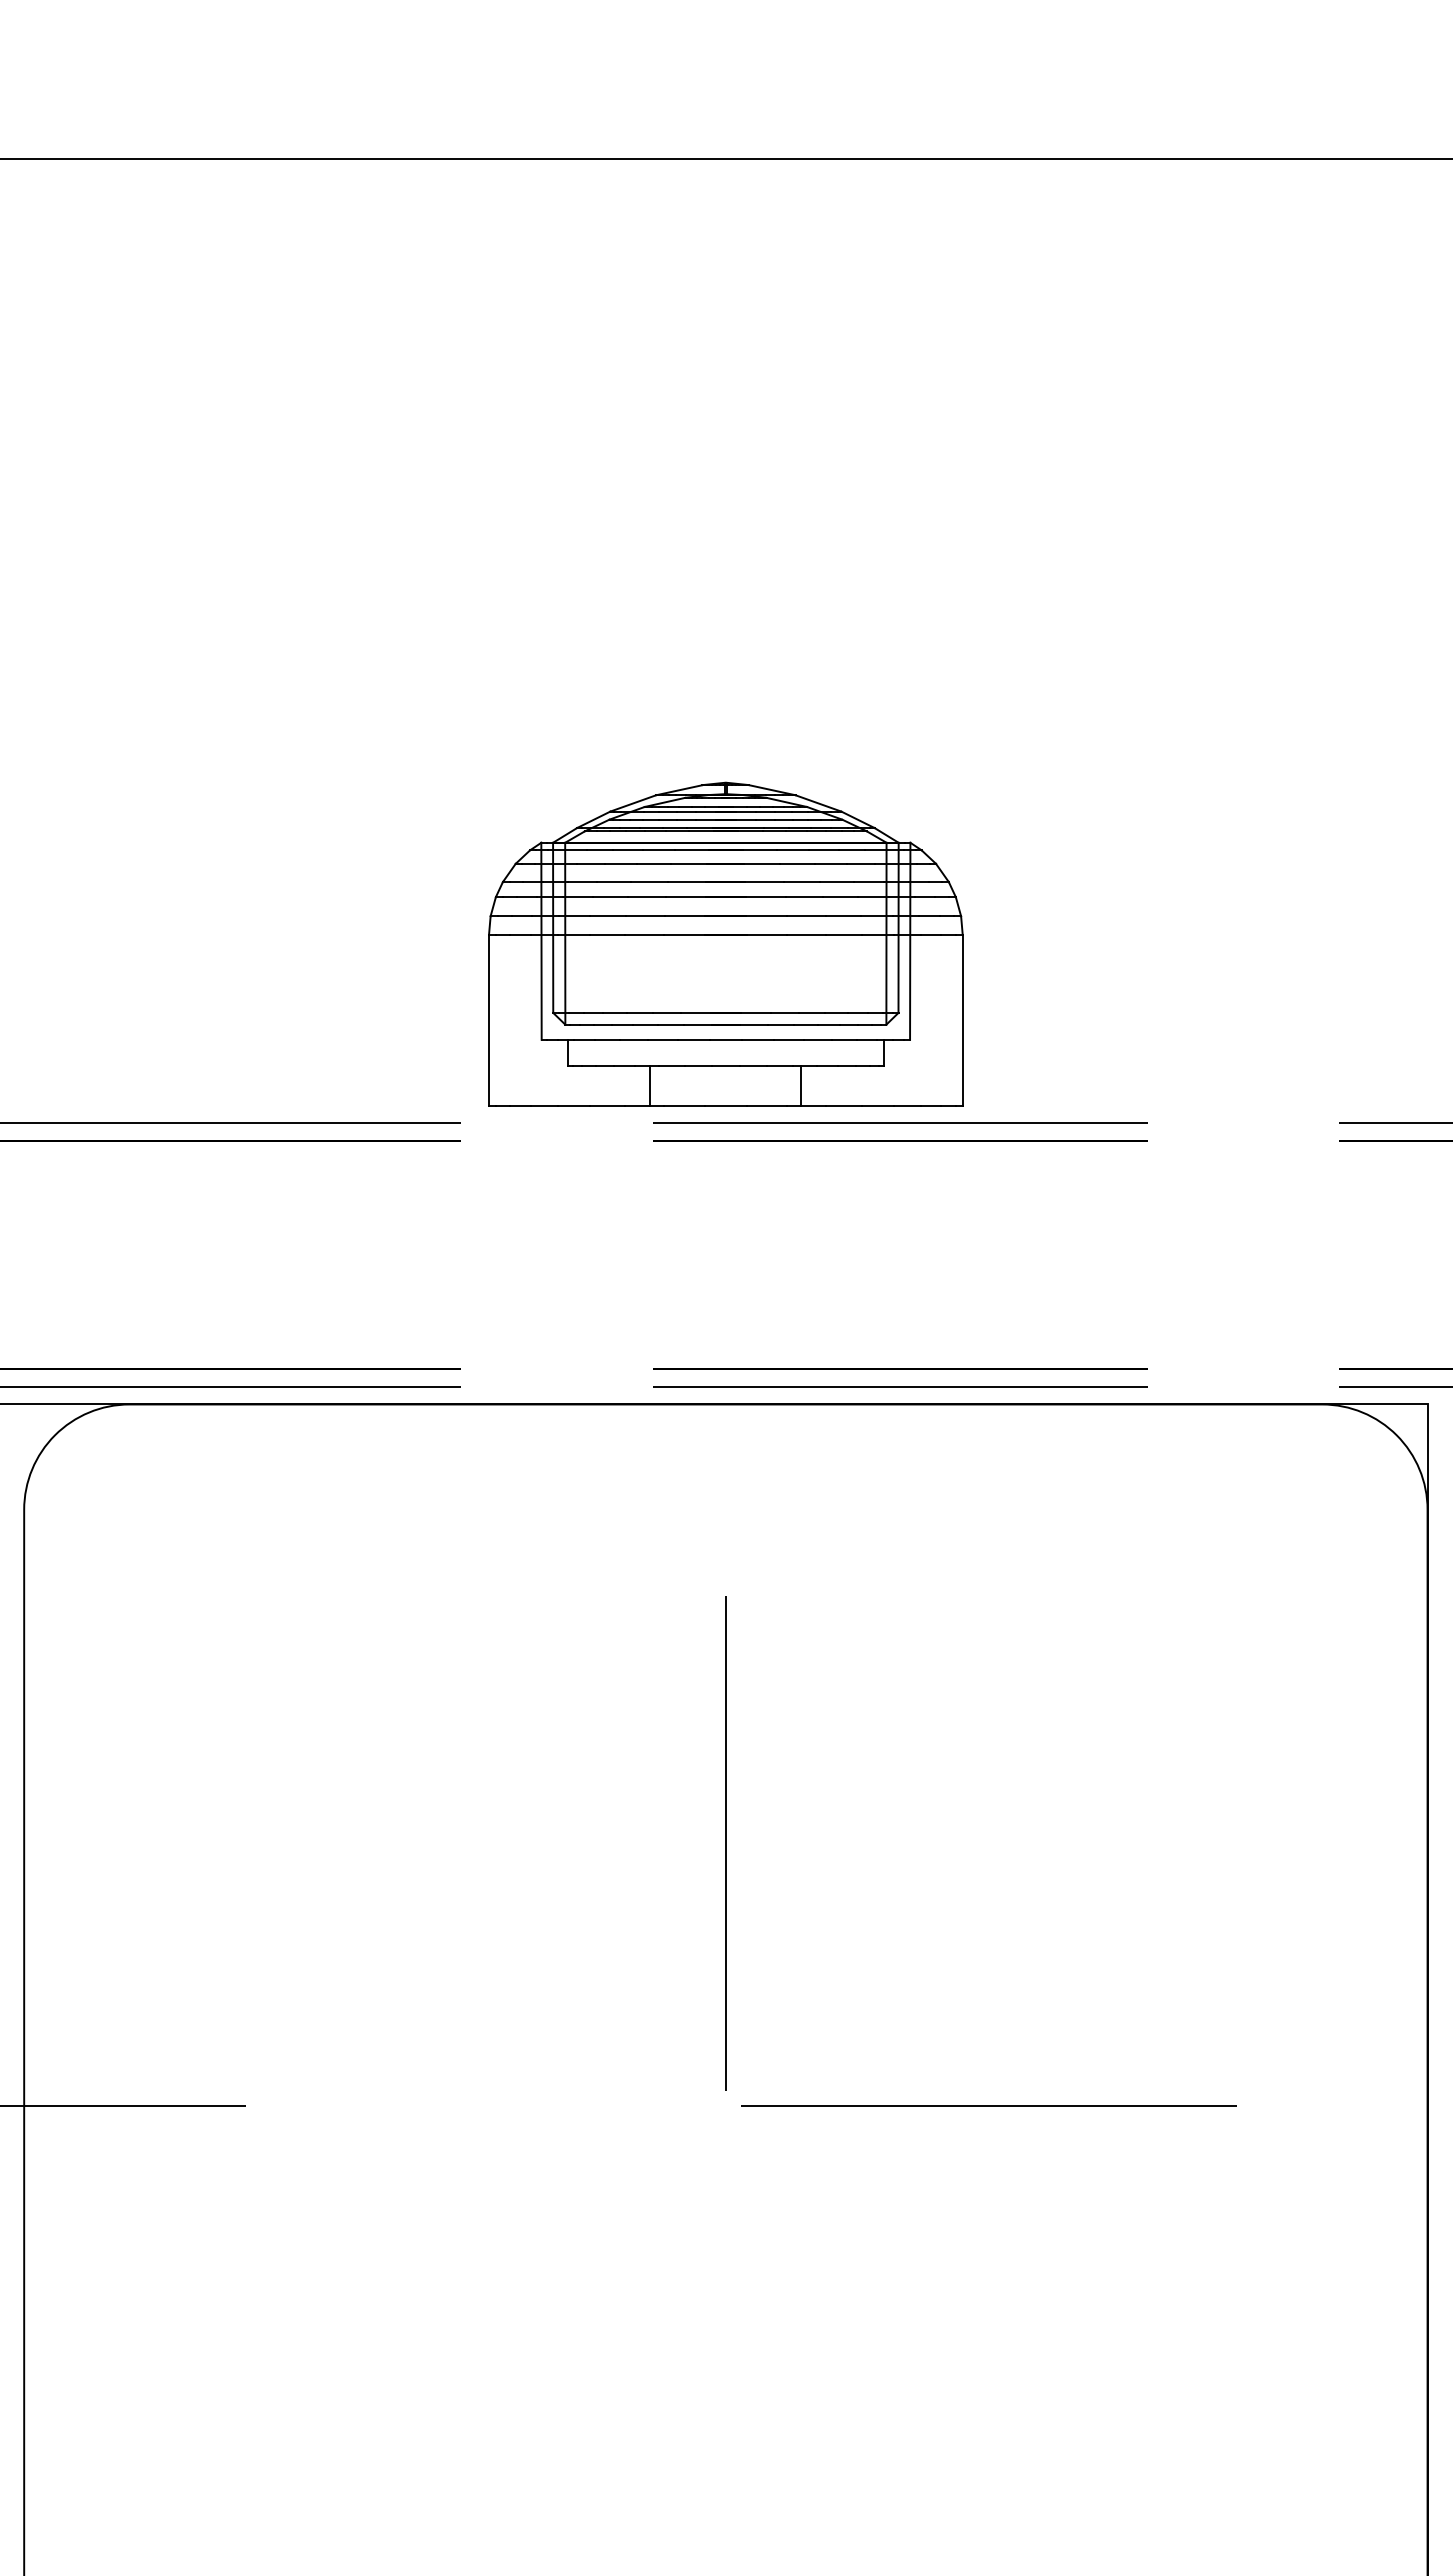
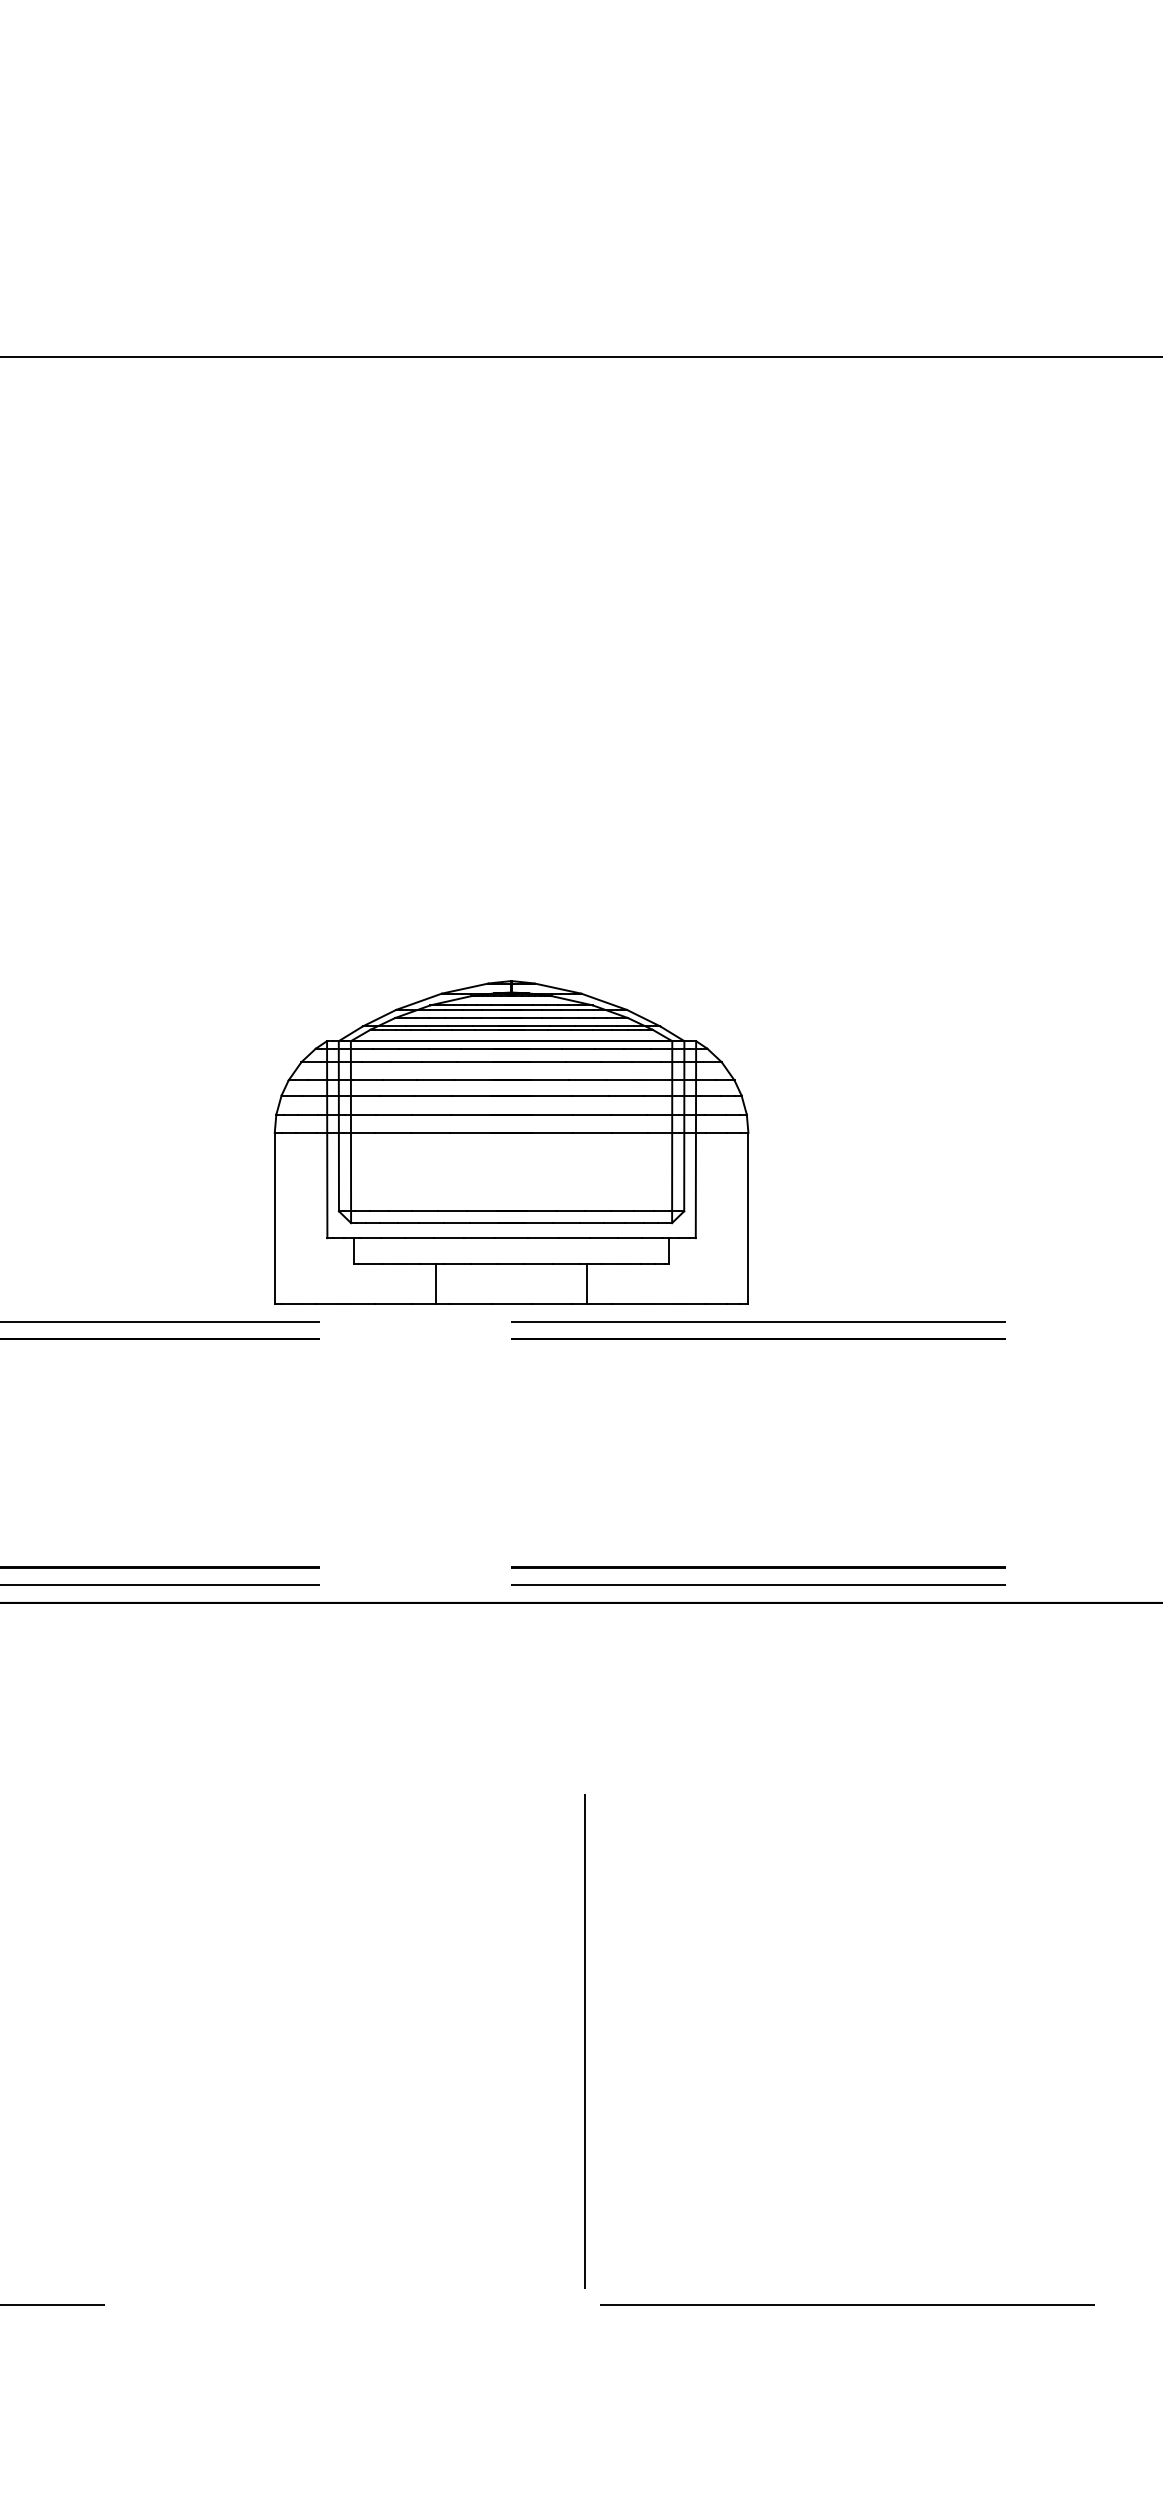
part: (725, 943) -> (511, 1141), moved

